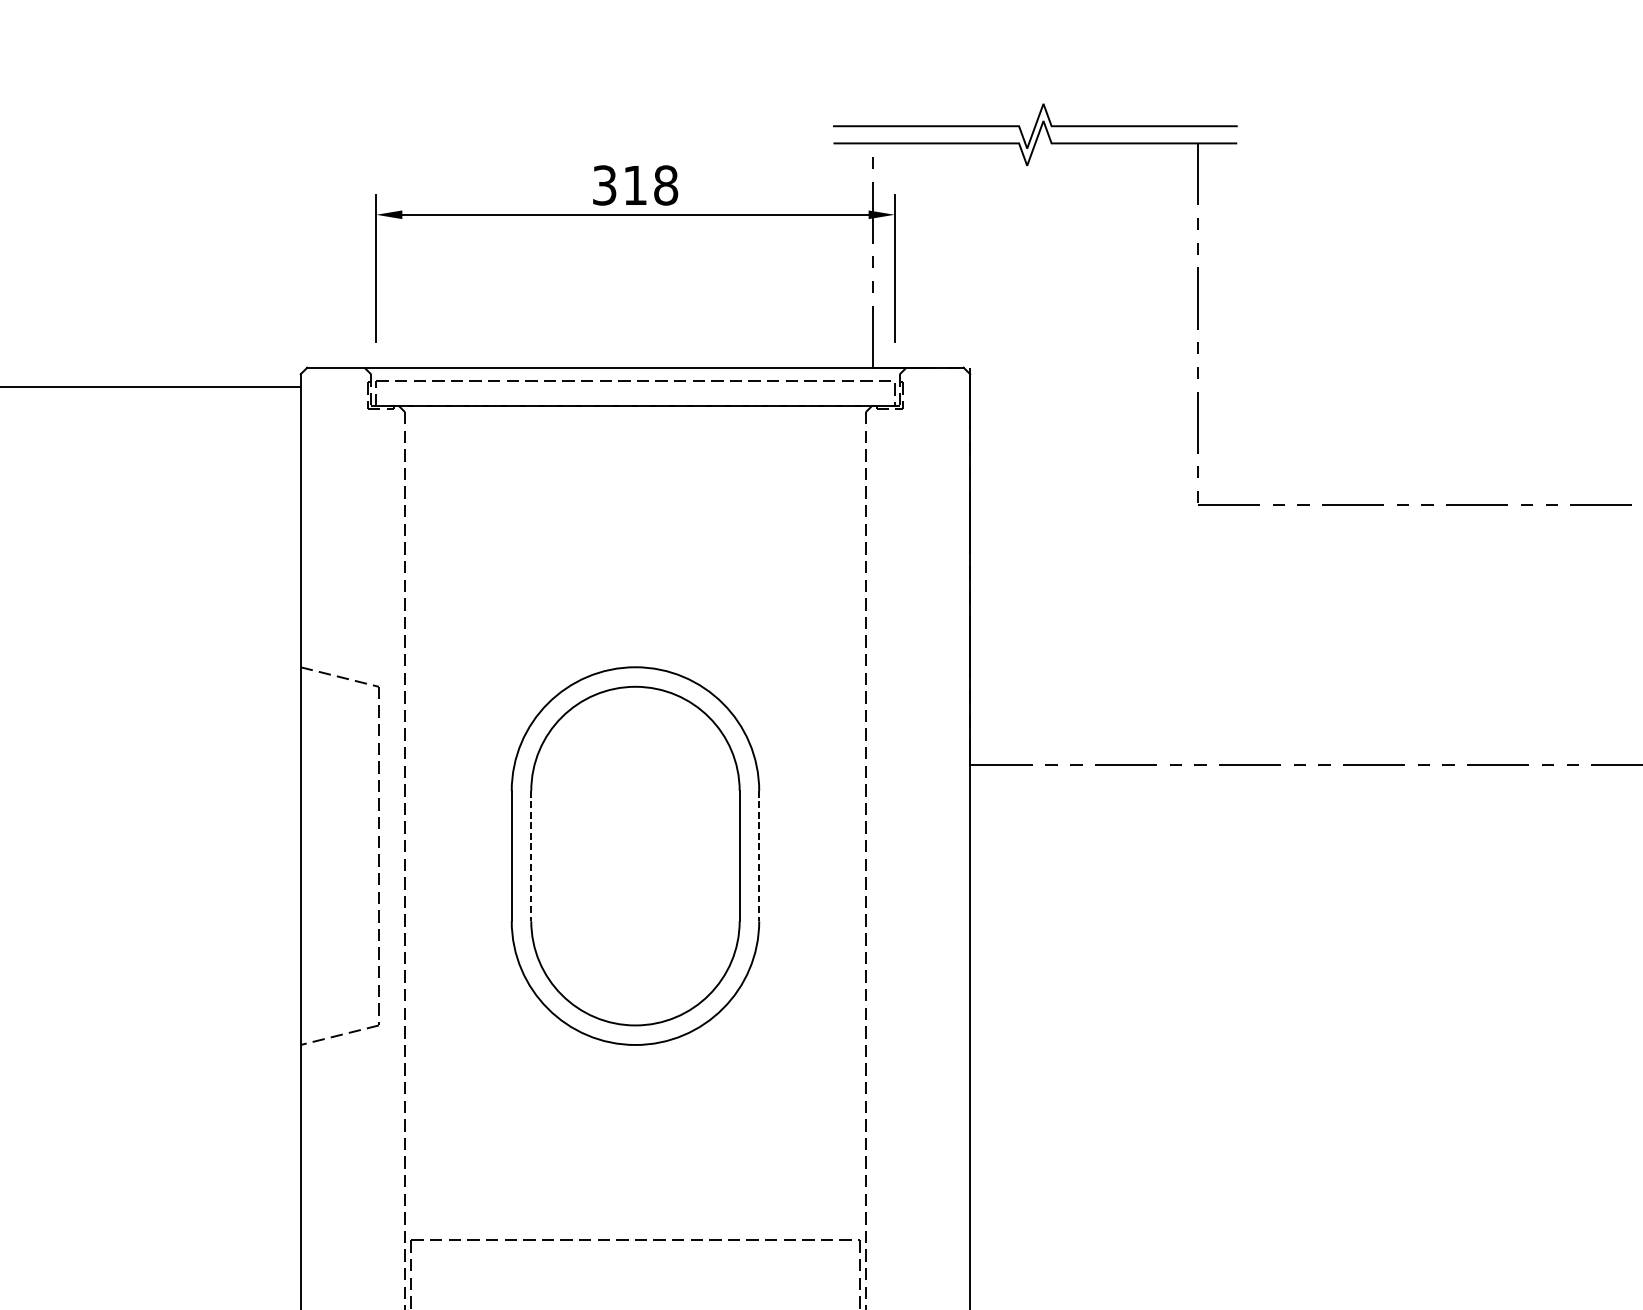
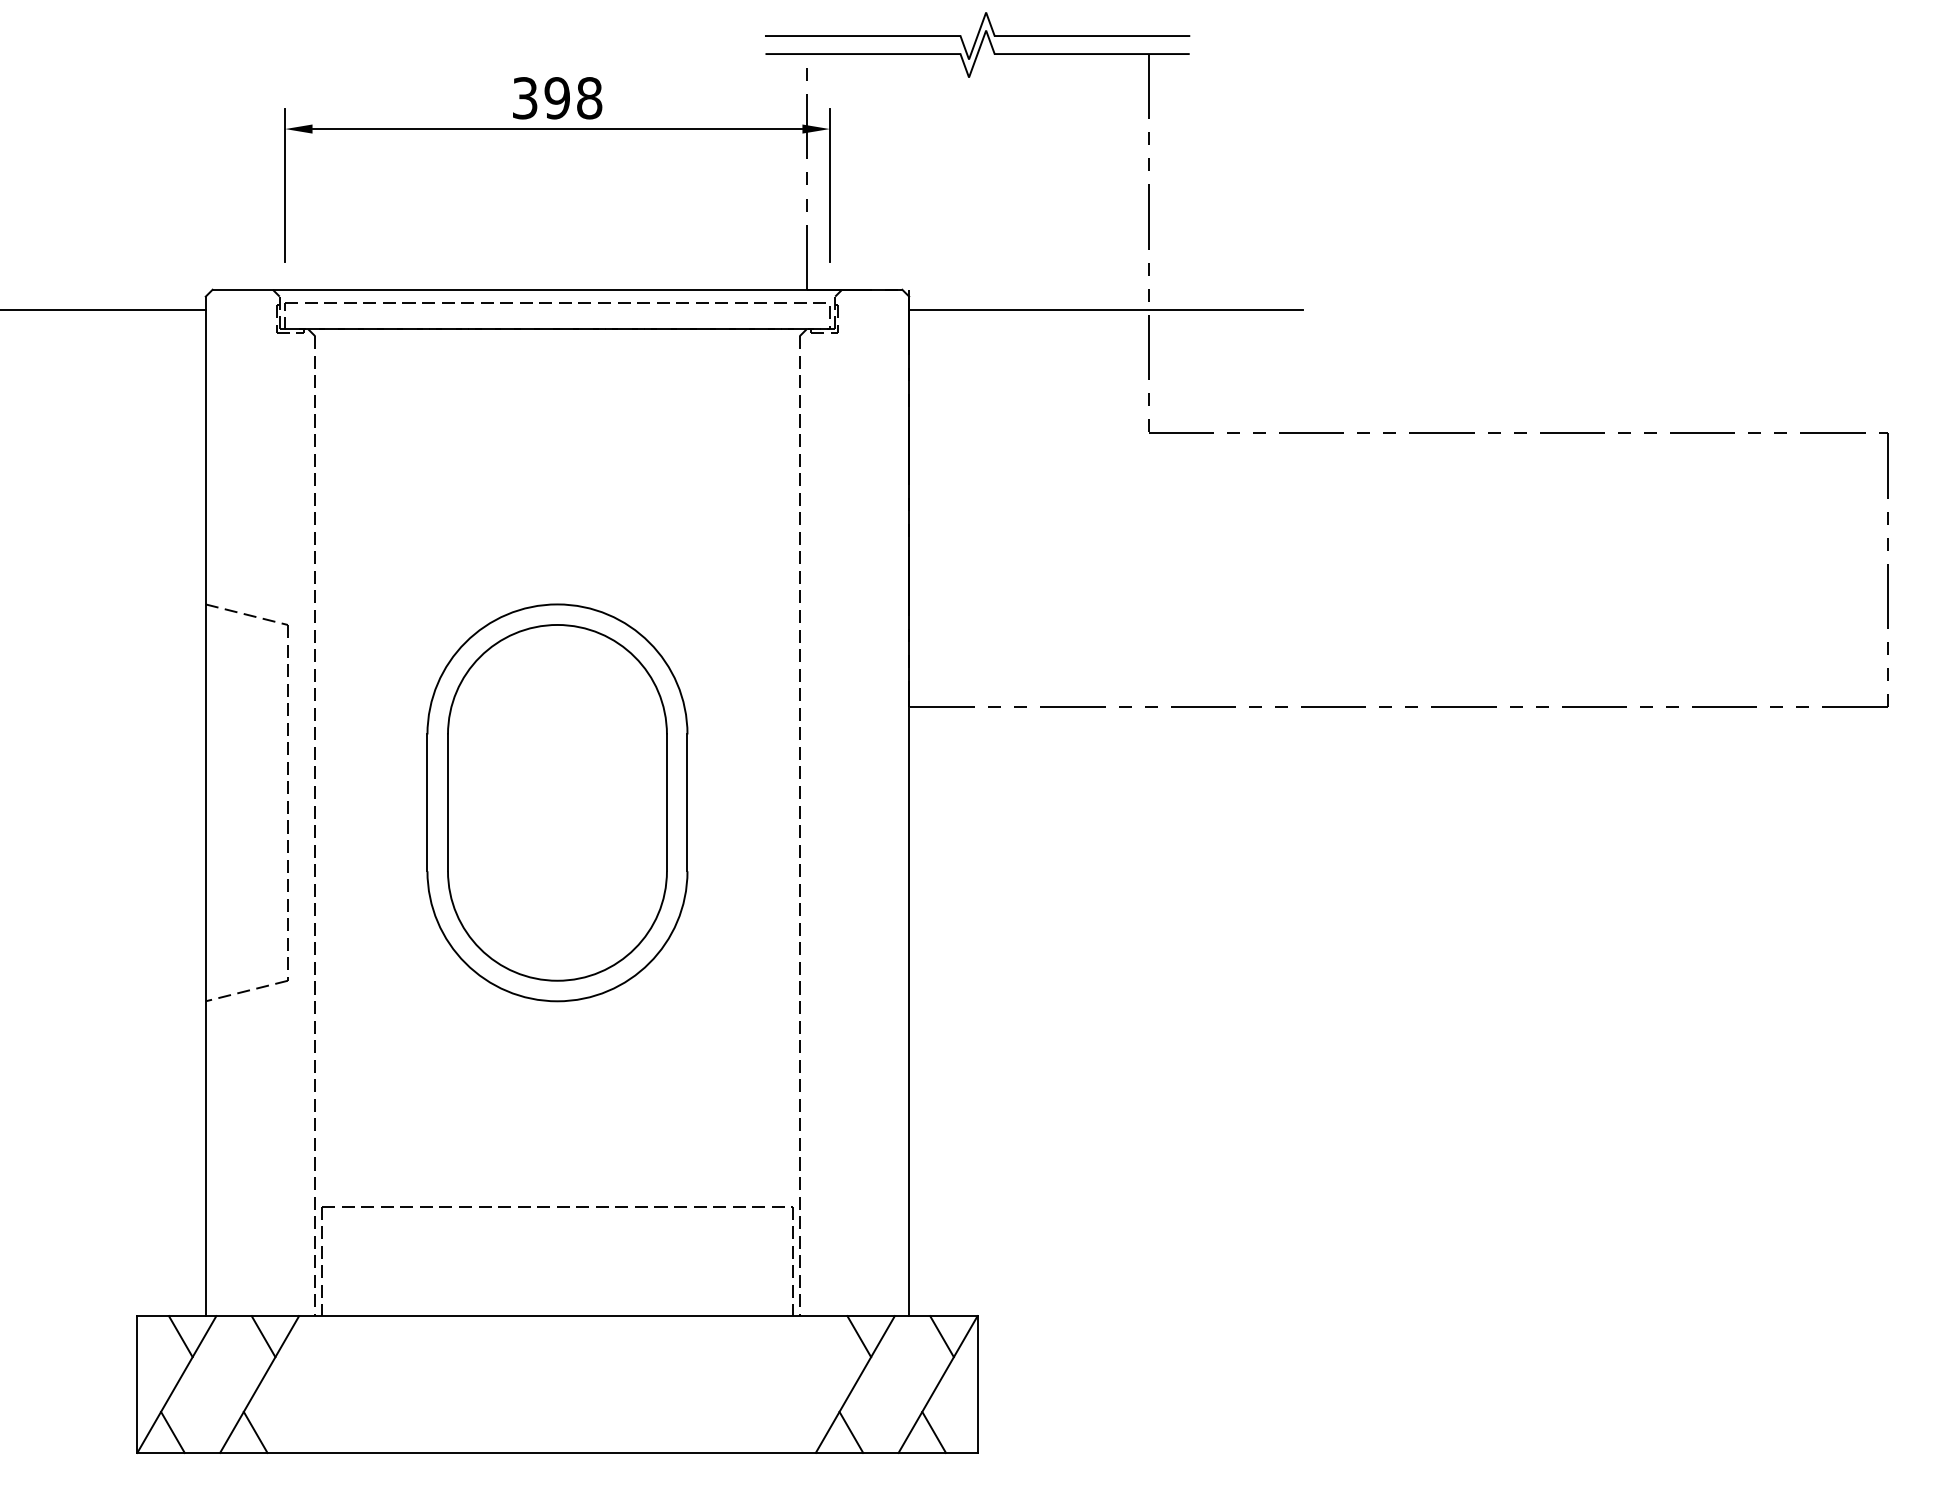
text: (634, 185) -> (556, 98), 318 -> 398
line: (1158, 387) -> (1106, 310), added
line: (531, 856) -> (448, 803), dashed -> solid
line: (759, 856) -> (687, 803), dashed -> solid

